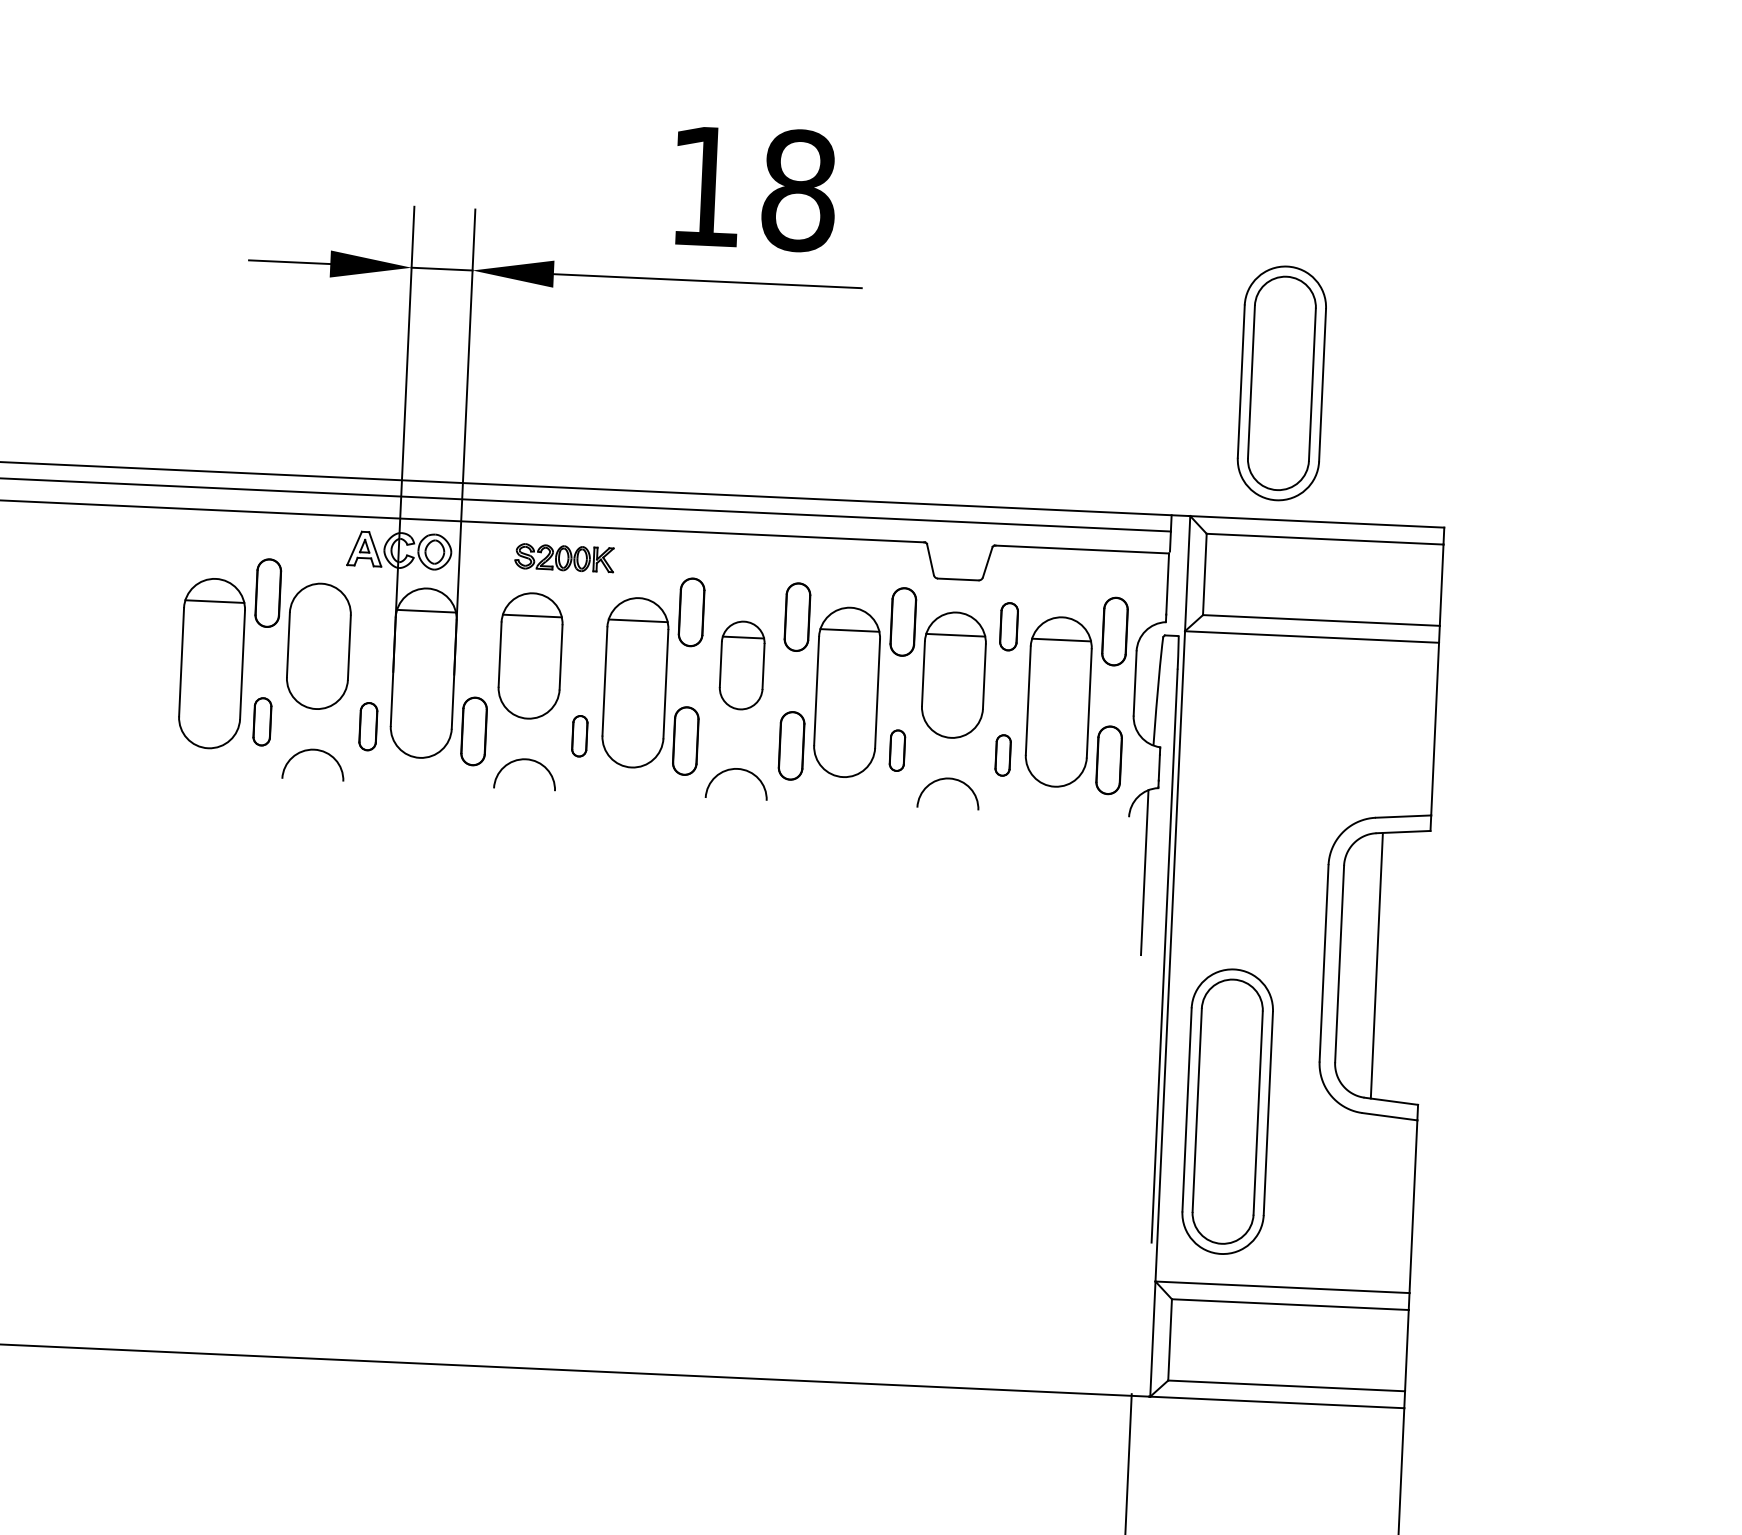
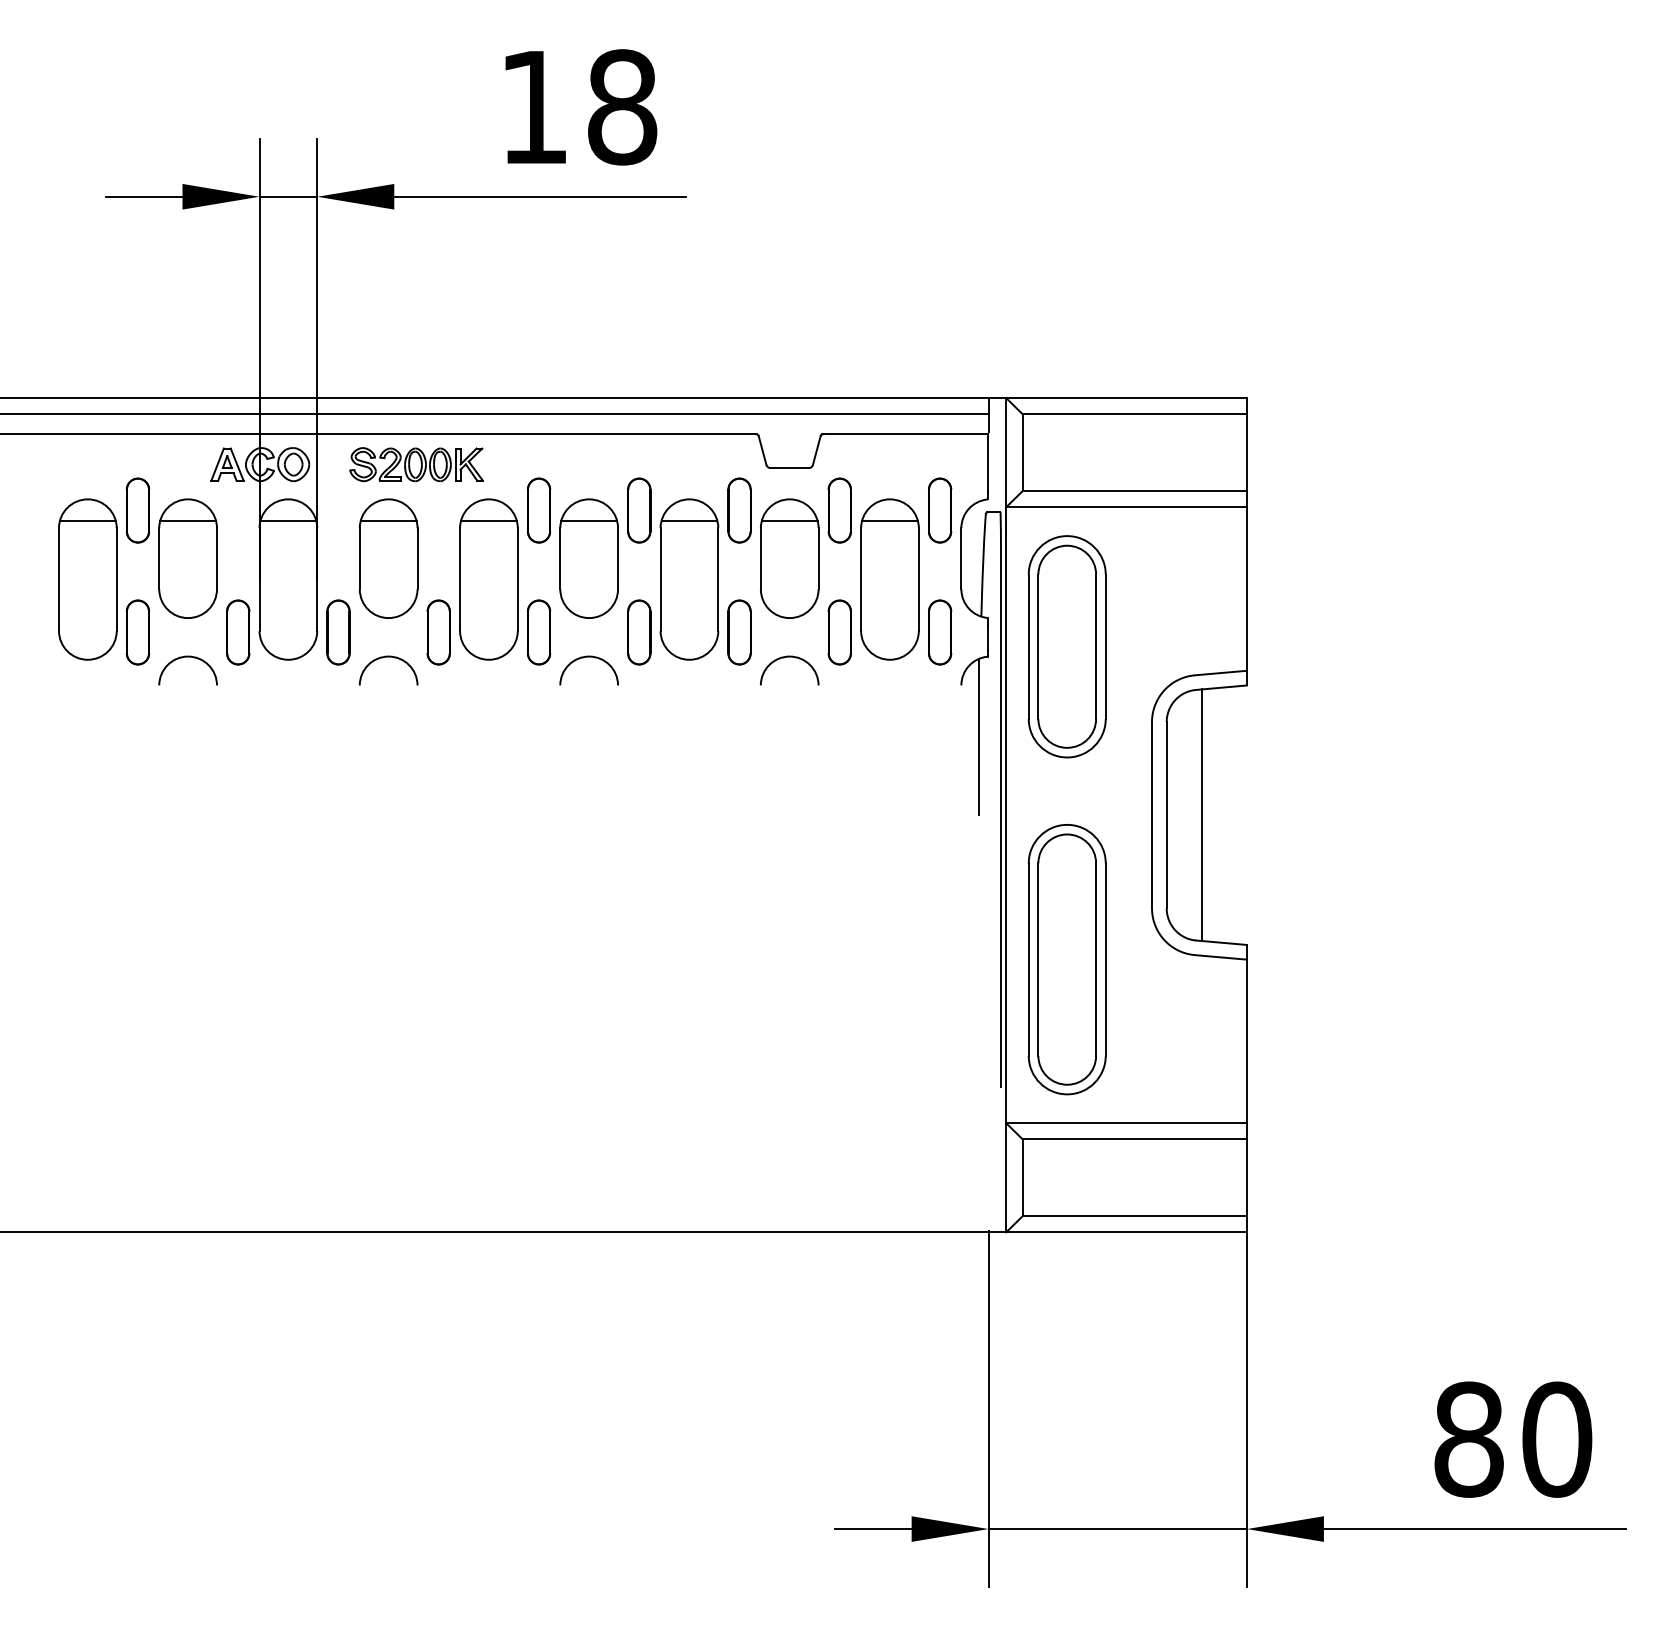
part: (1281, 383) -> (1066, 646), moved
part: (564, 557) -> (416, 464), size x1.43
line: (321, 606) -> (188, 520), added
part: (1008, 626) -> (839, 510), size x1.43
part: (741, 665) -> (588, 558), size x1.43
part: (261, 721) -> (137, 632), size x1.43
part: (368, 726) -> (238, 632), size x1.43
part: (579, 736) -> (438, 632), size x1.67
part: (897, 750) -> (739, 632), size x1.67
part: (1002, 755) -> (839, 632), size x1.67

